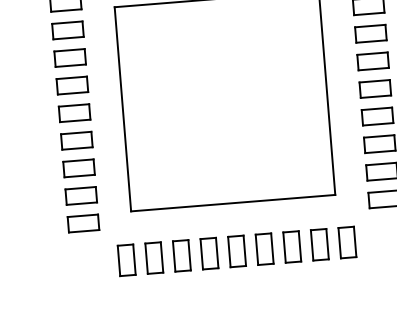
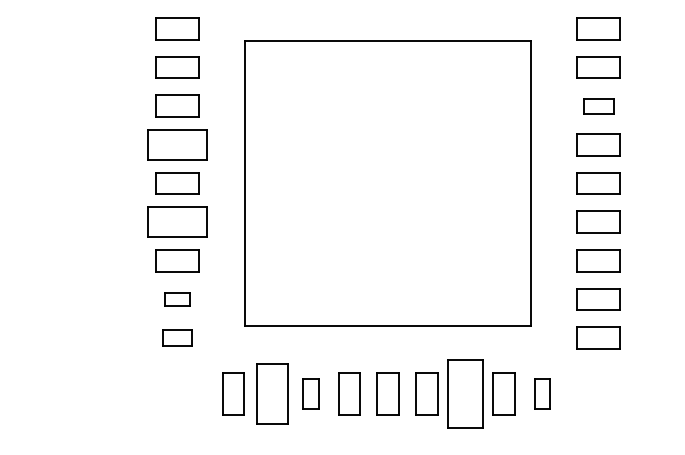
part: (370, 33) -> (598, 105), size x0.7
part: (72, 85) -> (177, 144), size x1.4
part: (76, 140) -> (177, 221), size x1.4
part: (81, 196) -> (177, 299), size x0.6
part: (83, 223) -> (177, 337), size x0.7
part: (347, 242) -> (542, 393), size x0.7
part: (292, 246) -> (465, 393), size x1.6
part: (181, 255) -> (310, 393), size x0.7
part: (153, 257) -> (271, 393), size x1.4

